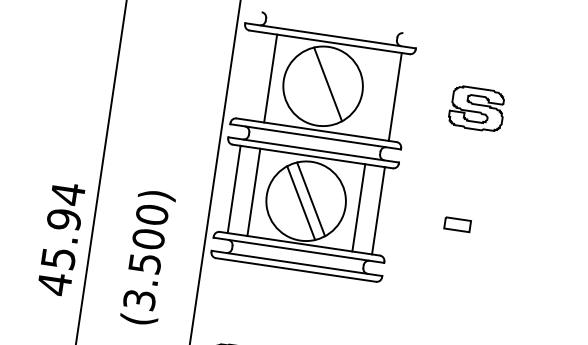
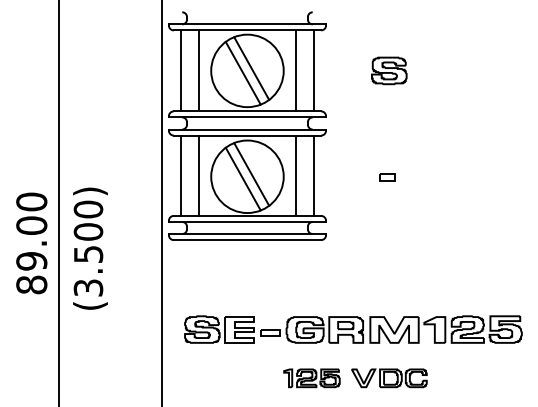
line: (251, 75) -> (181, 70), added
line: (317, 87) -> (242, 72), added
line: (375, 93) -> (295, 70), added
part: (477, 108) -> (389, 70), size x0.71
part: (458, 224) -> (387, 177), size x0.62
text: (61, 239) -> (31, 243), 45.94 -> 89.00
text: (148, 257) -> (90, 248), moved

